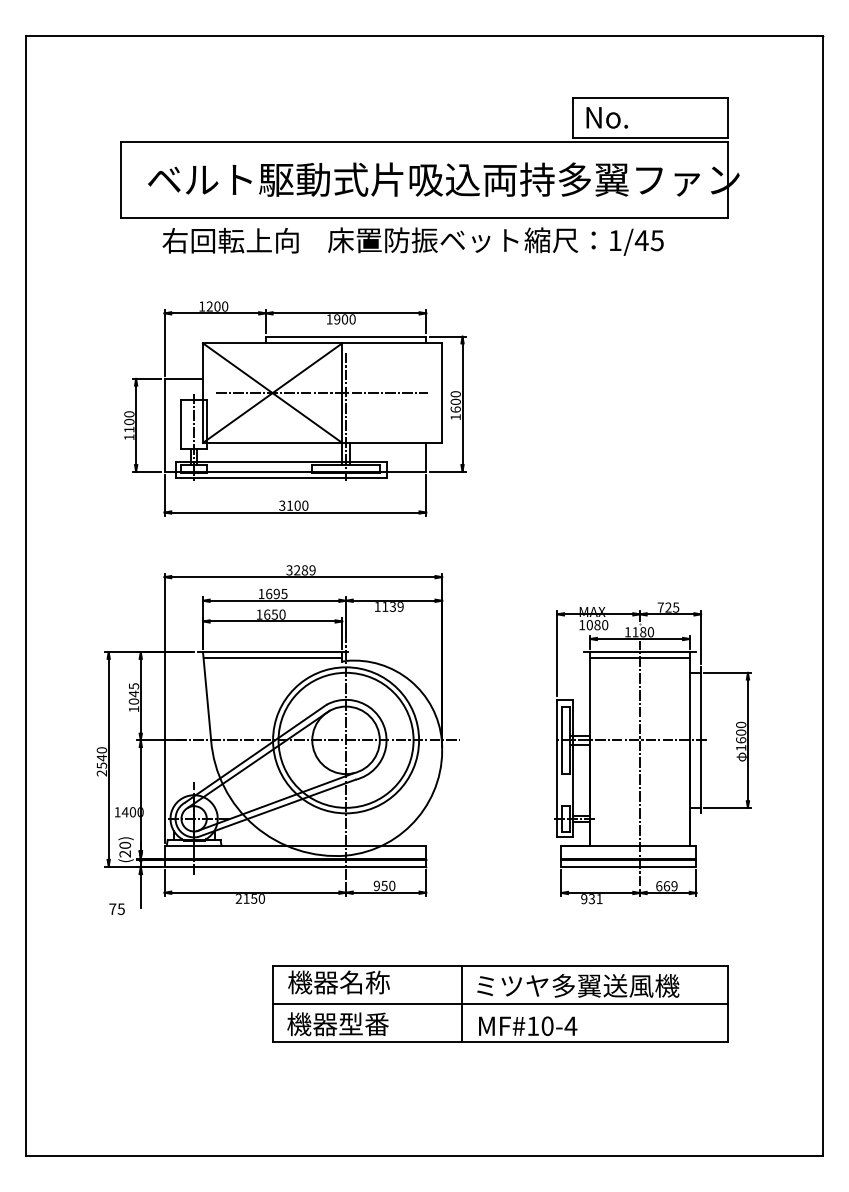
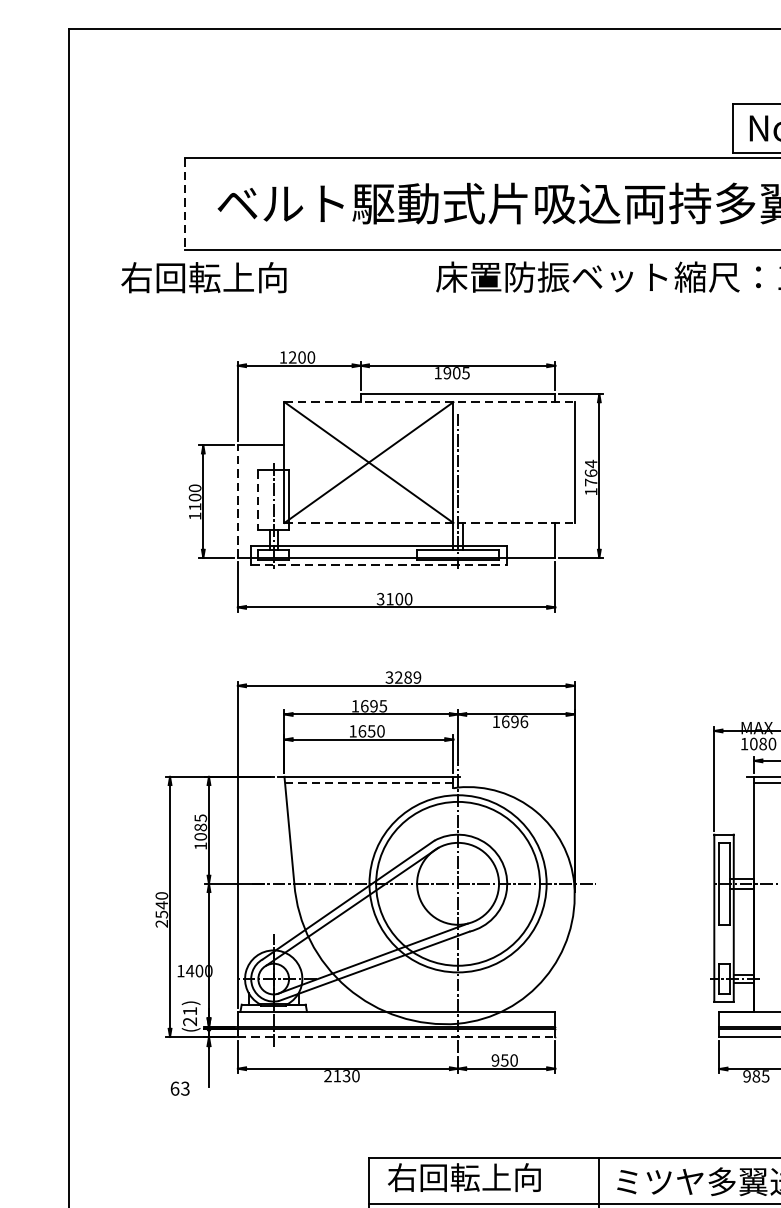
line: (120, 180) -> (184, 204), solid -> dashed
text: (230, 240) -> (203, 277), moved
text: (352, 319) -> (465, 373), 1900 -> 1905
line: (322, 343) -> (429, 402), solid -> dashed
line: (322, 393) -> (429, 463), removed
text: (455, 401) -> (590, 472), 1600 -> 1764
line: (164, 424) -> (237, 500), solid -> dashed
line: (181, 424) -> (258, 500), solid -> dashed
line: (322, 442) -> (429, 522), solid -> dashed
line: (281, 477) -> (379, 564), solid -> dashed
text: (392, 606) -> (514, 721), 1139 -> 1696
line: (272, 657) -> (368, 783), solid -> dashed
text: (133, 693) -> (200, 826), 1045 -> 1085
text: (125, 844) -> (190, 1010), (20) -> (21)
line: (295, 866) -> (396, 1036), solid -> dashed
text: (254, 898) -> (346, 1075), 2150 -> 2130
text: (595, 899) -> (760, 1076), 931 -> 985
text: (116, 908) -> (179, 1087), 75 -> 63
text: (351, 982) -> (464, 1177), 機器名称 -> 右回転上向

